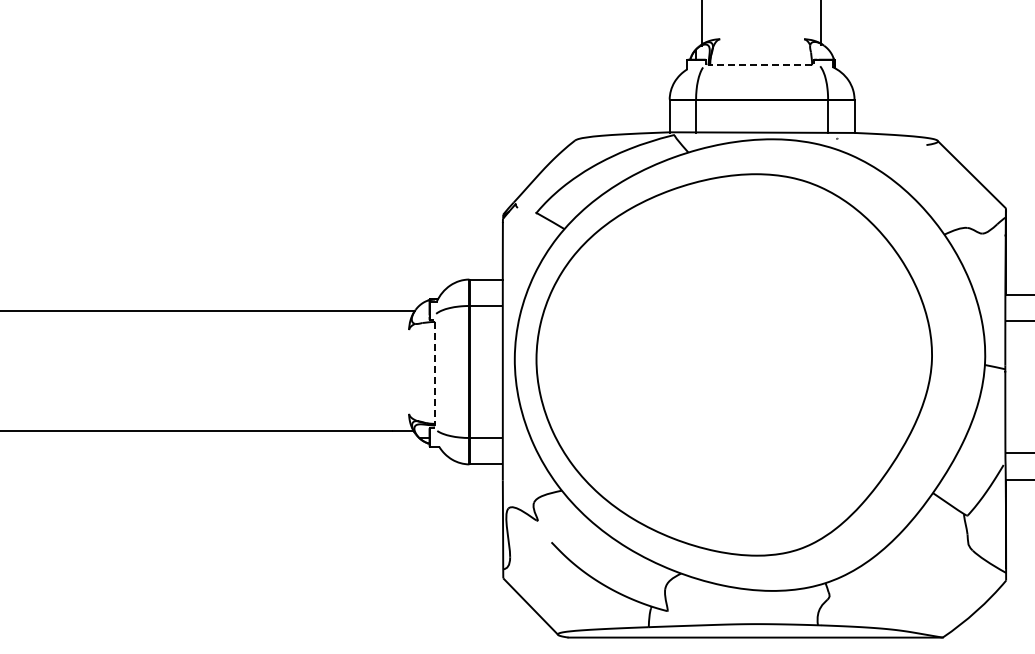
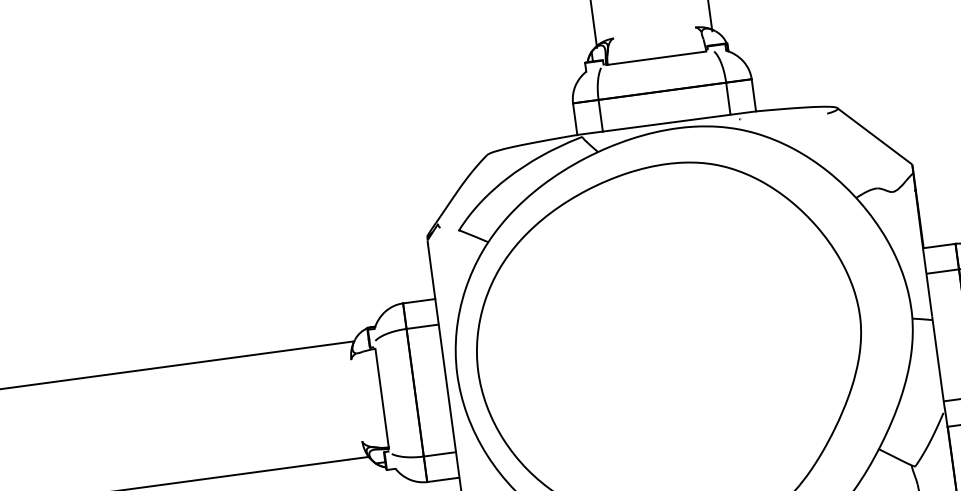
line: (761, 65) -> (657, 58), dashed -> solid
line: (435, 372) -> (382, 397), dashed -> solid

